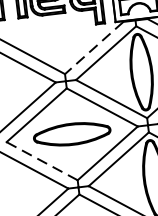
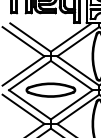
line: (94, 47) -> (71, 37), dashed -> solid
line: (41, 160) -> (29, 104), dashed -> solid

